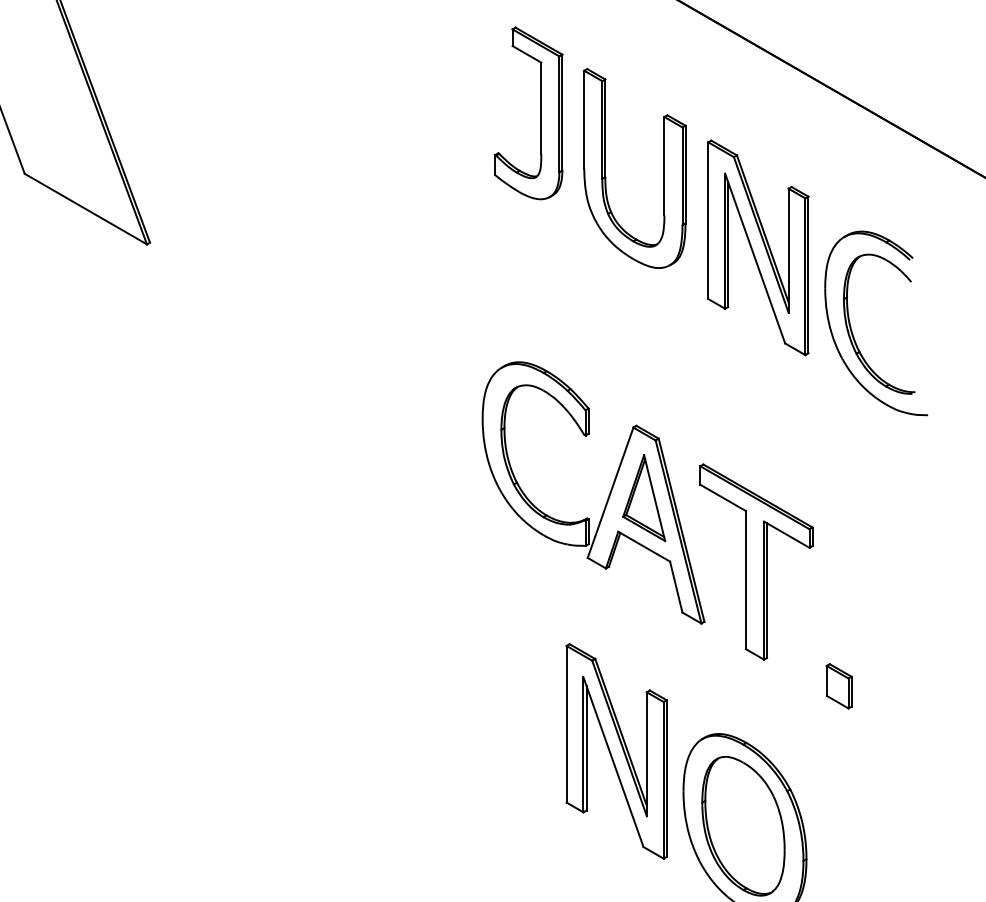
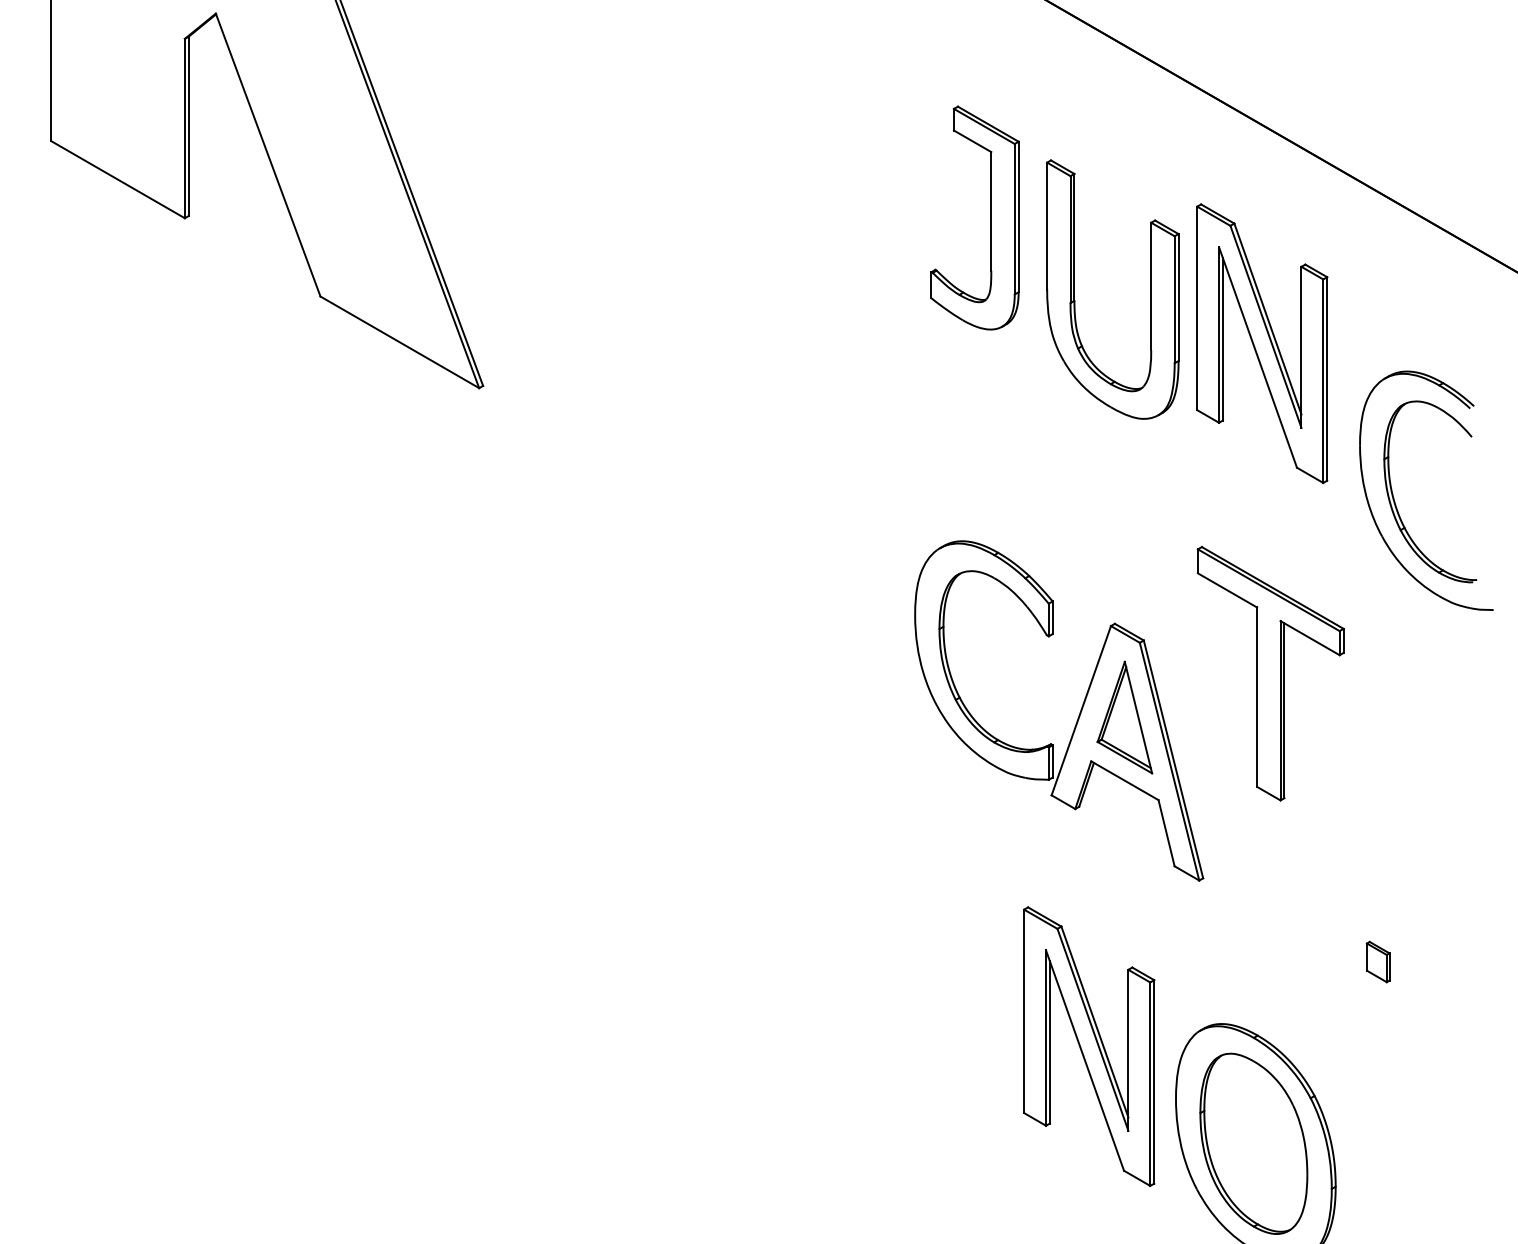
part: (758, 247) -> (1262, 343), moved
part: (756, 561) -> (1270, 673), moved
part: (839, 685) -> (1378, 961), size x0.7

